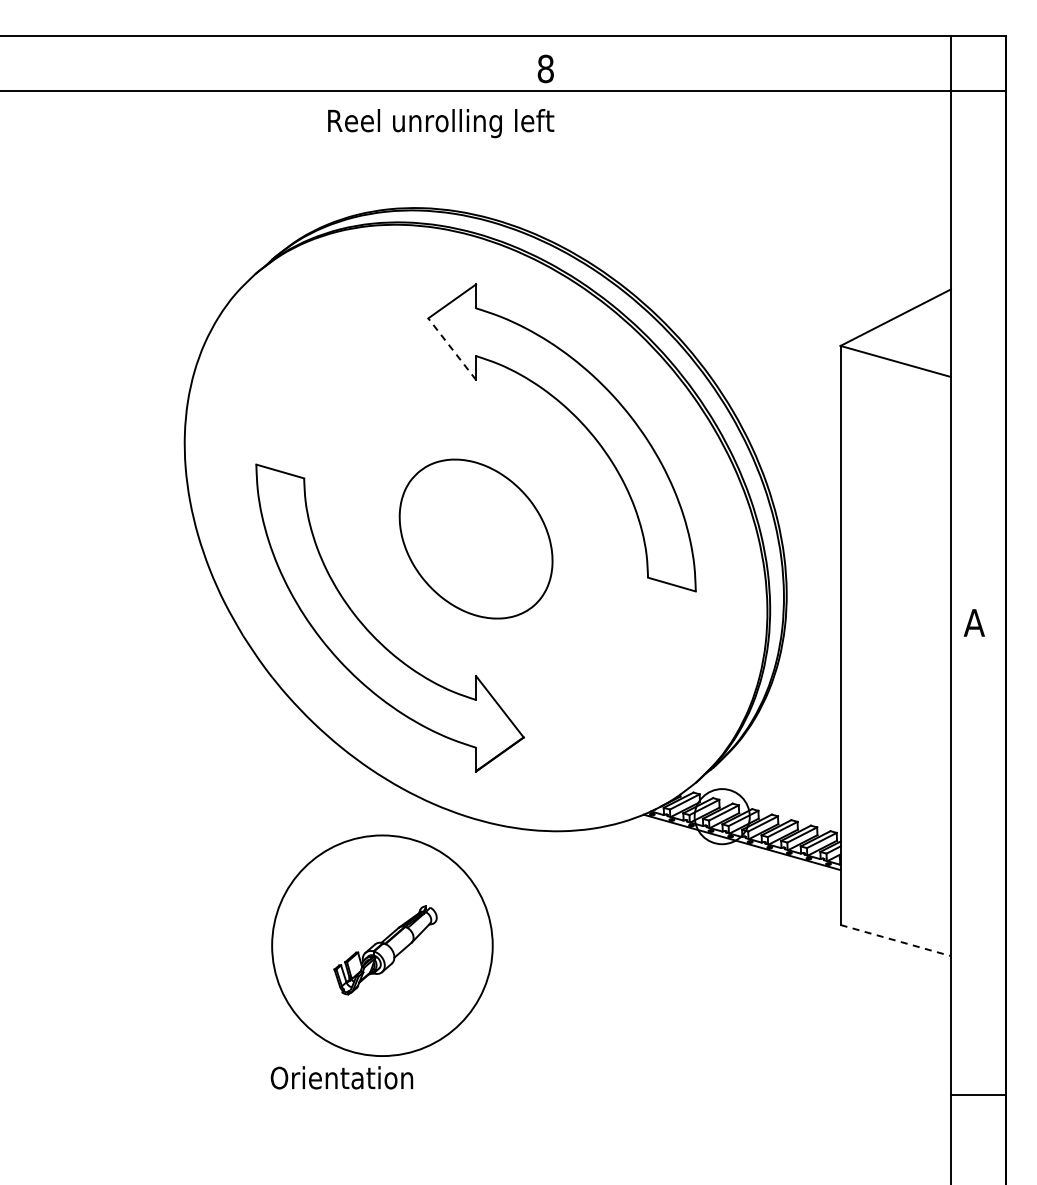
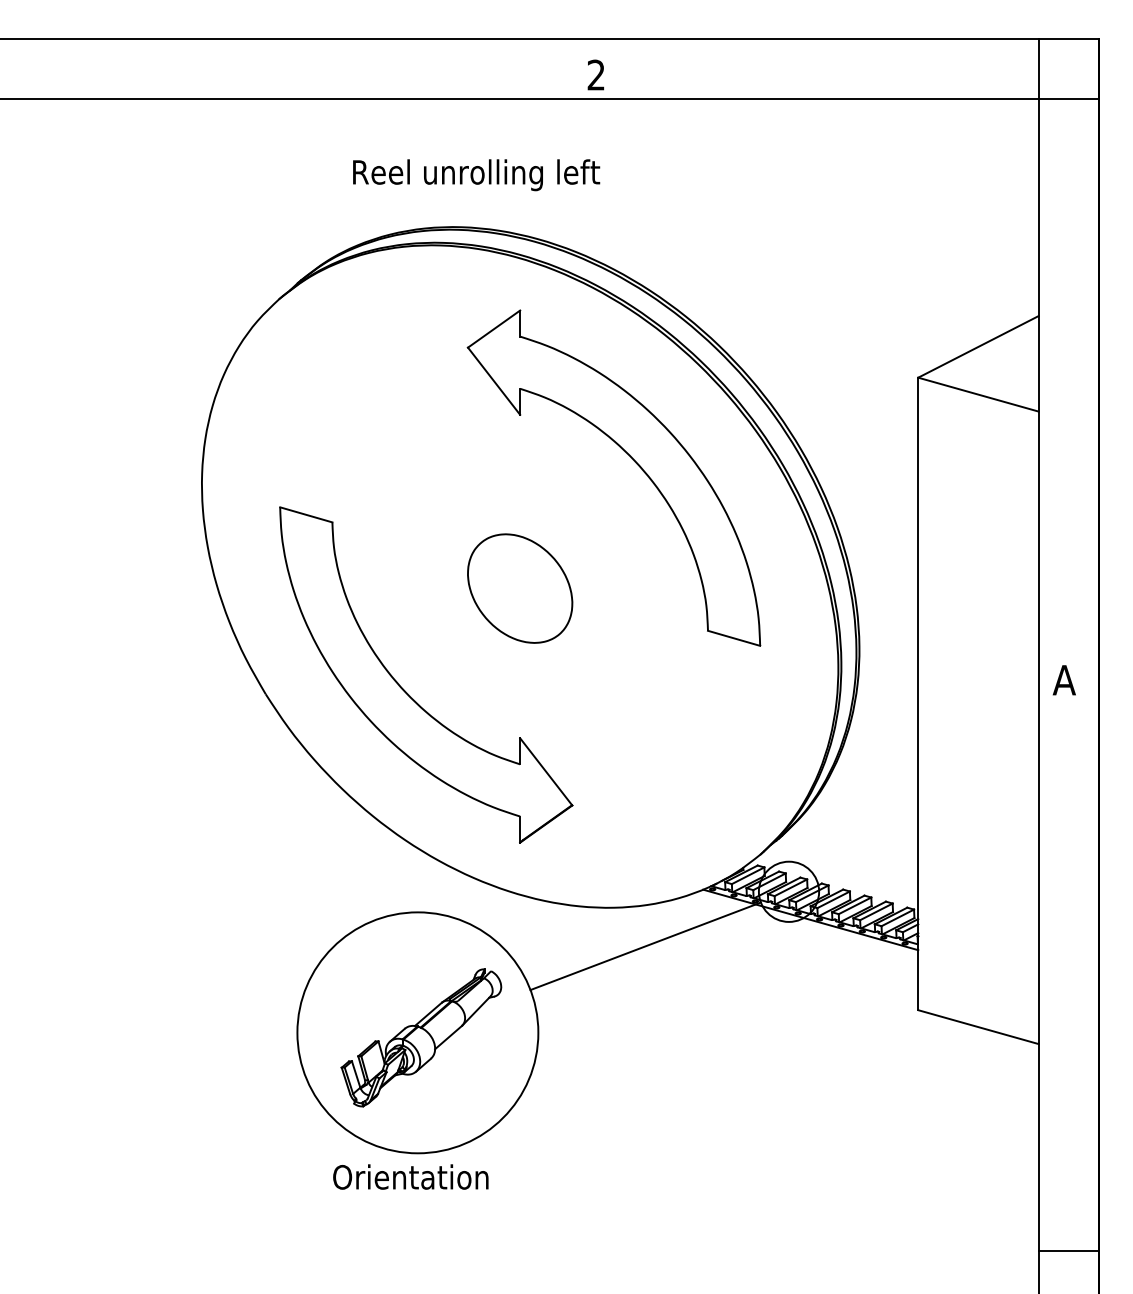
text: (545, 68) -> (595, 74), 8 -> 2
text: (441, 123) -> (476, 175), moved
line: (452, 349) -> (494, 381), dashed -> solid
part: (475, 538) -> (519, 588), size x0.62
line: (590, 866) -> (645, 946), added
line: (896, 940) -> (979, 1027), dashed -> solid
part: (385, 950) -> (421, 1038), size x1.43
text: (341, 1077) -> (410, 1176), moved
line: (978, 1094) -> (1068, 1250), moved

